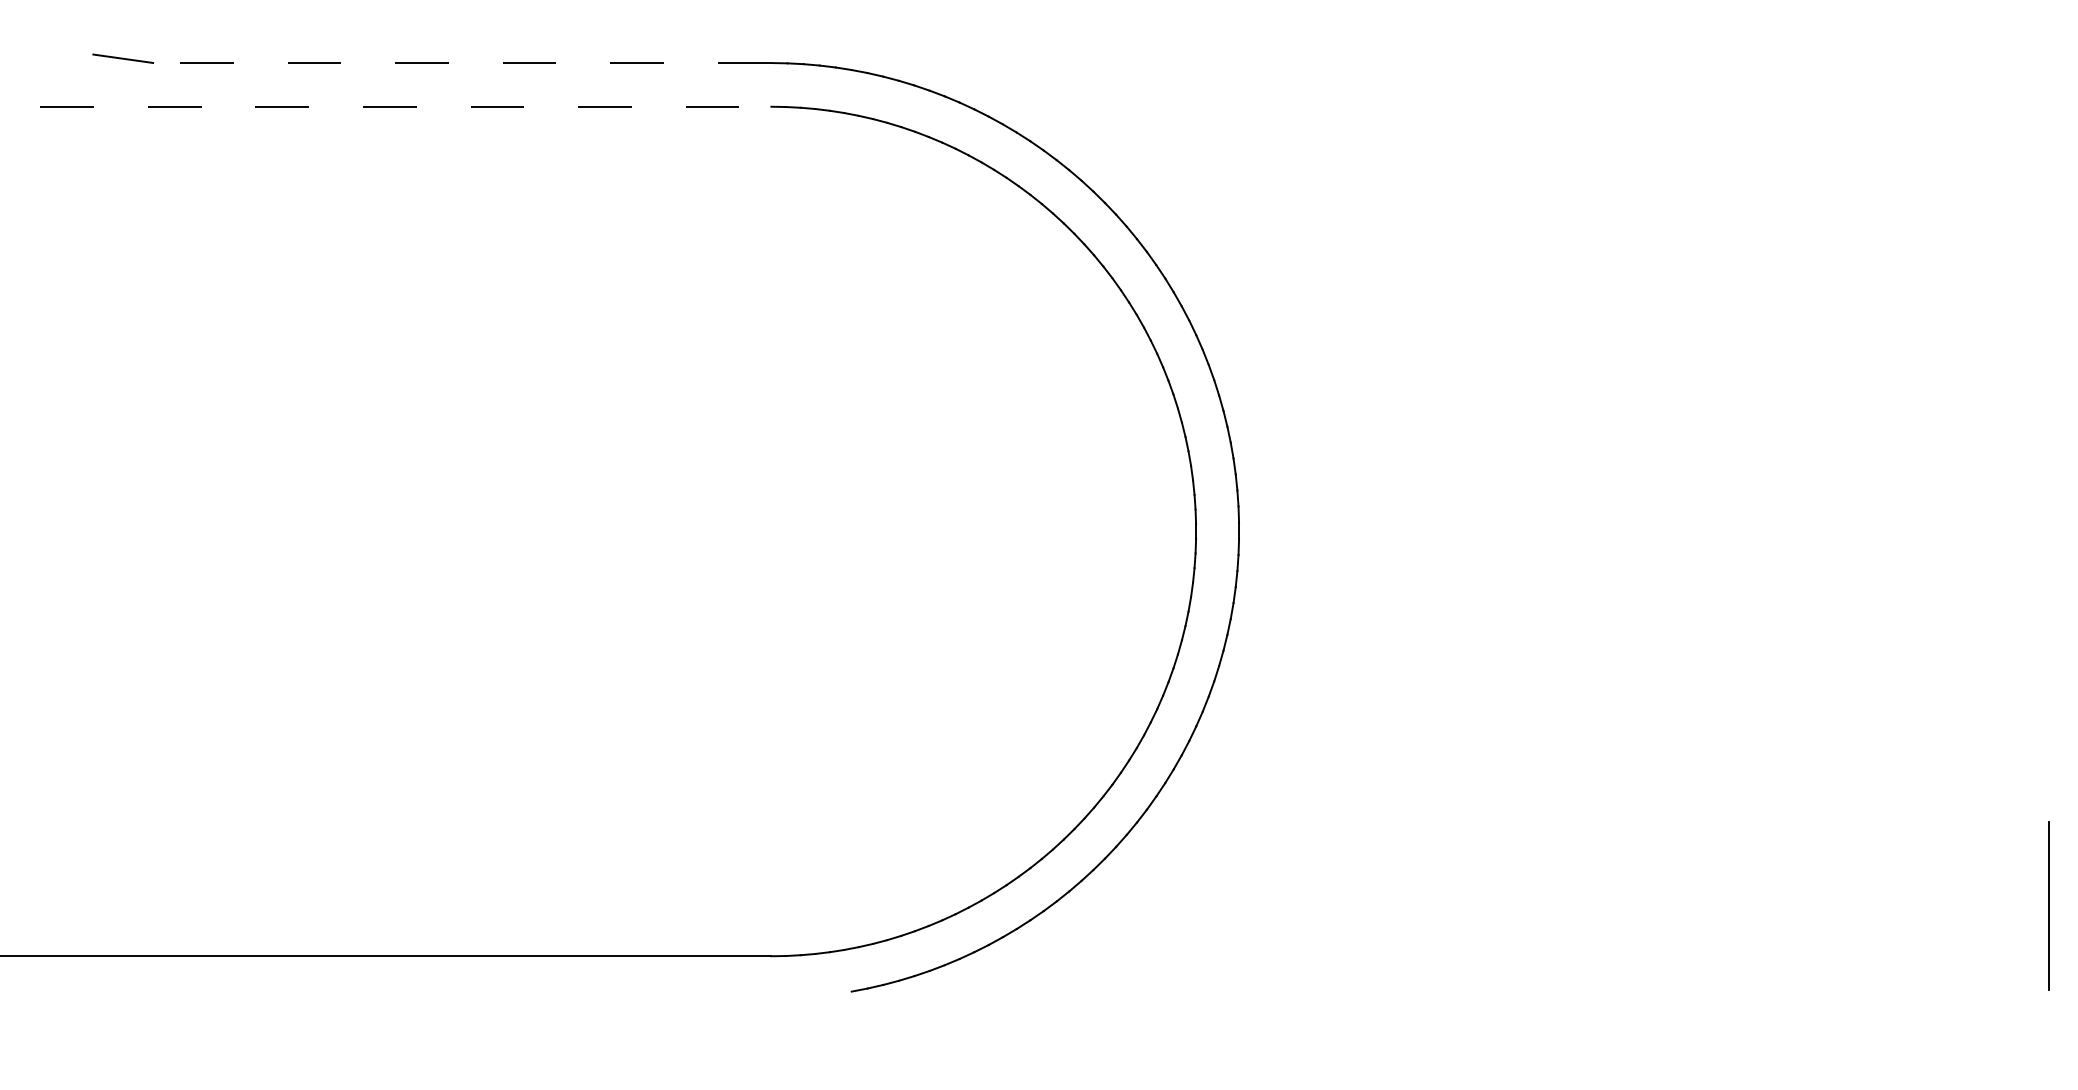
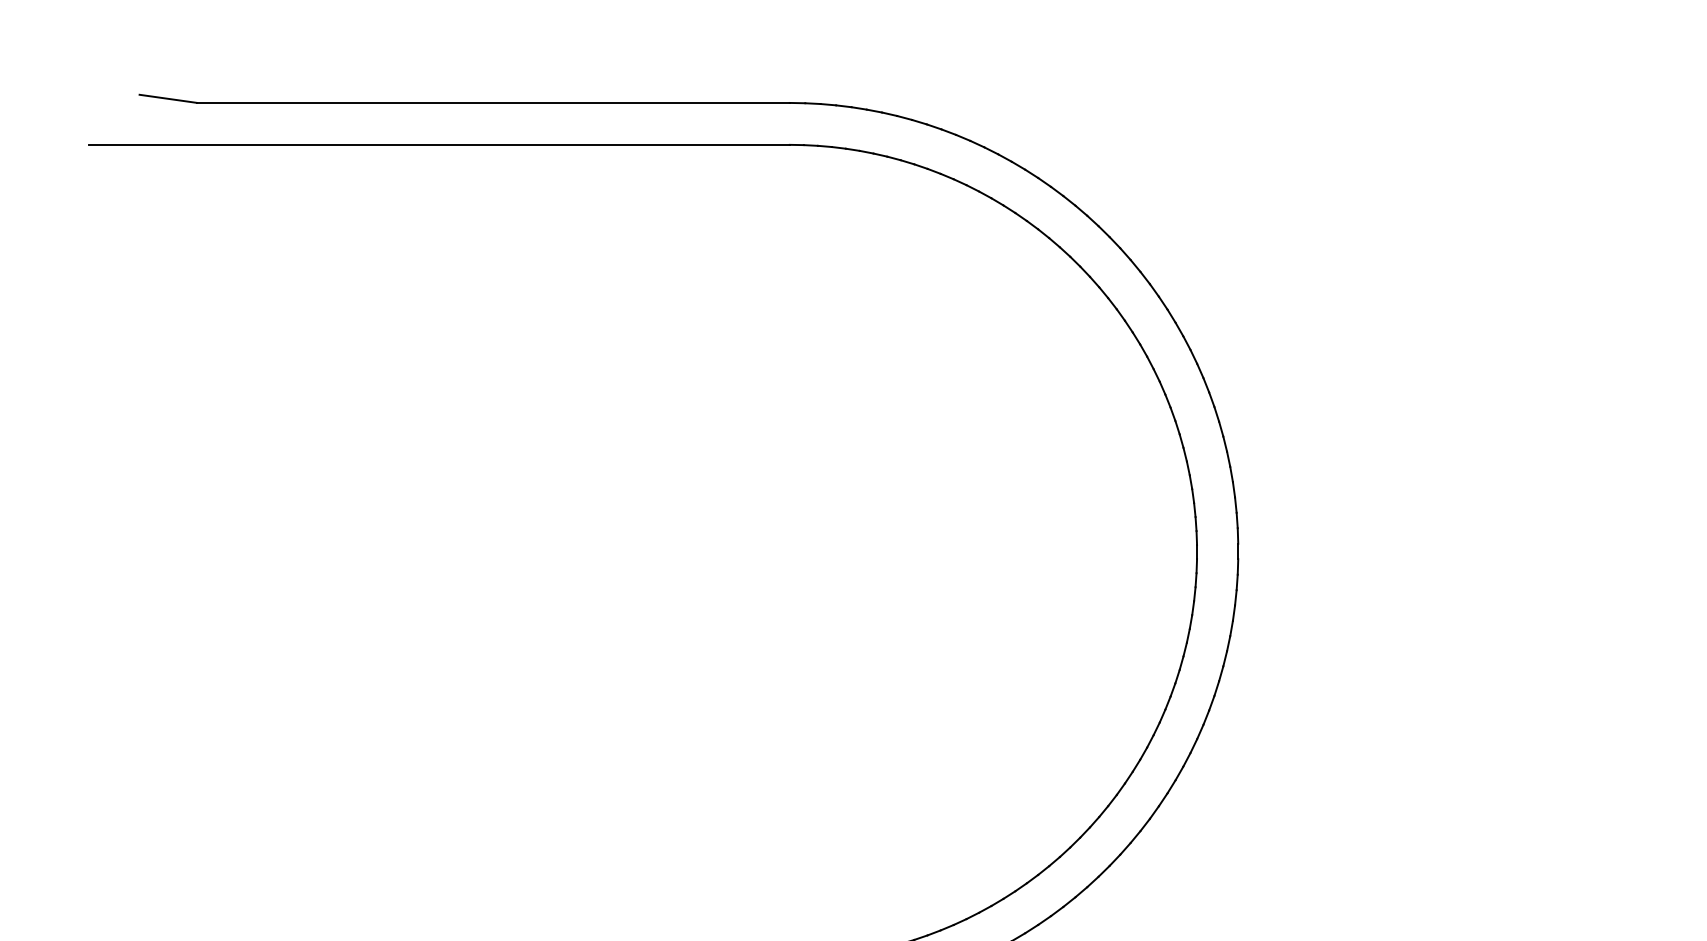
line: (461, 63) -> (492, 103), dashed -> solid
line: (405, 106) -> (438, 144), dashed -> solid

